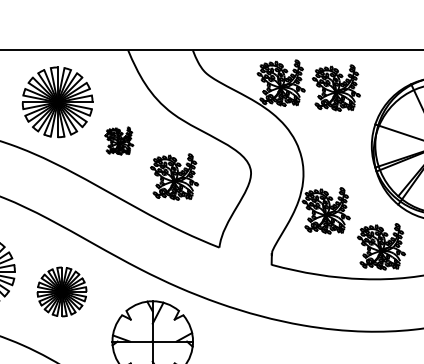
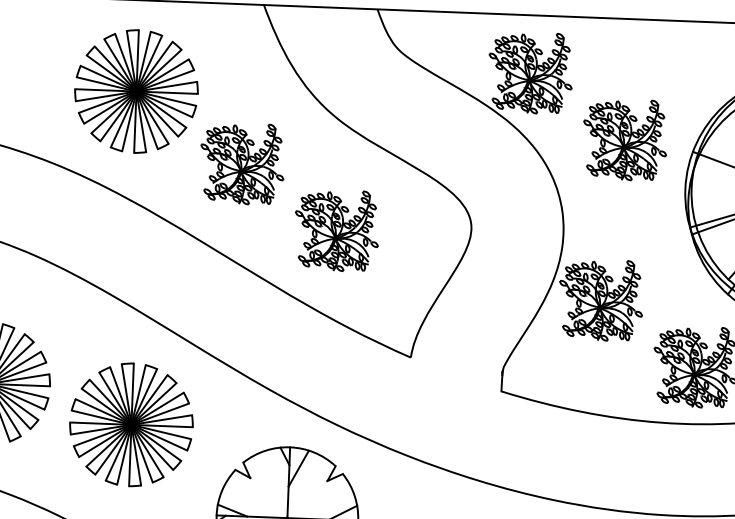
part: (335, 87) -> (623, 138), moved
part: (118, 140) -> (240, 162), size x1.67
part: (61, 291) -> (130, 424), size x1.43

